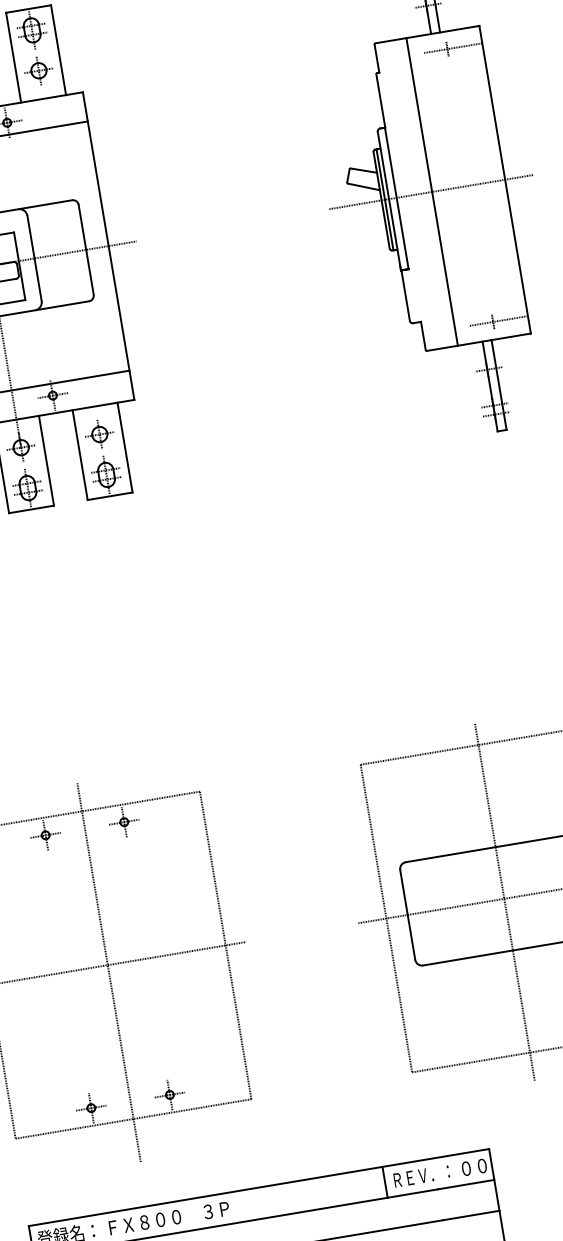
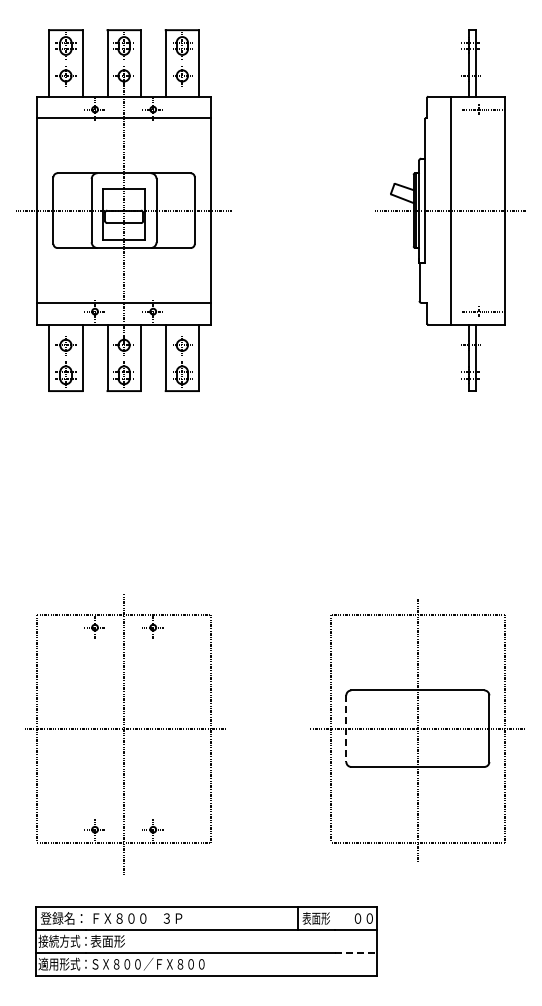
line: (408, 916) -> (346, 729), solid -> dashed
text: (419, 1176) -> (323, 918), ＲＥＶ．： -> 表面形
line: (470, 1215) -> (355, 952), solid -> dashed

